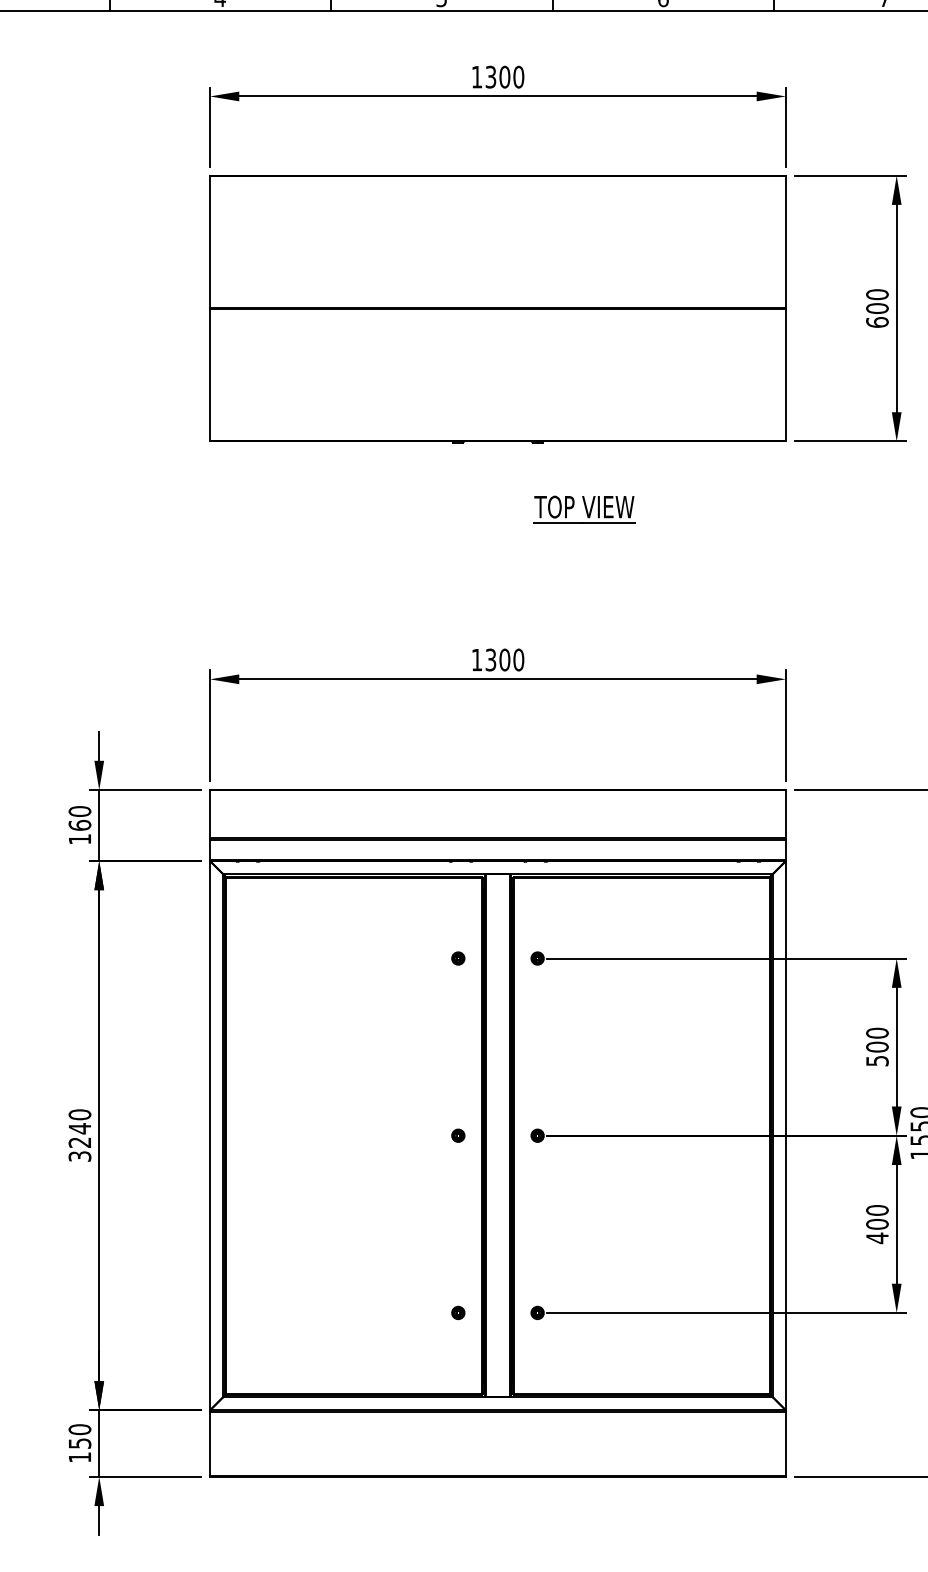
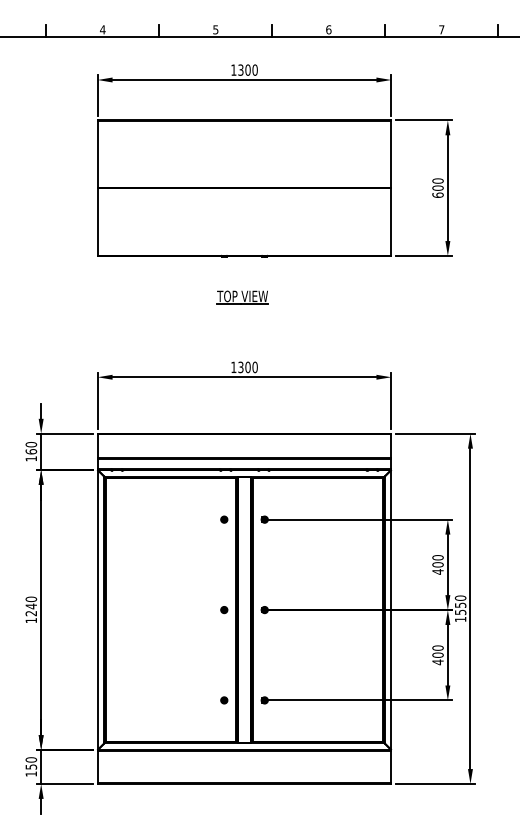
part: (584, 509) -> (242, 297), moved
text: (876, 1060) -> (437, 571), 500 -> 400
text: (80, 1156) -> (31, 620), 3240 -> 1240

